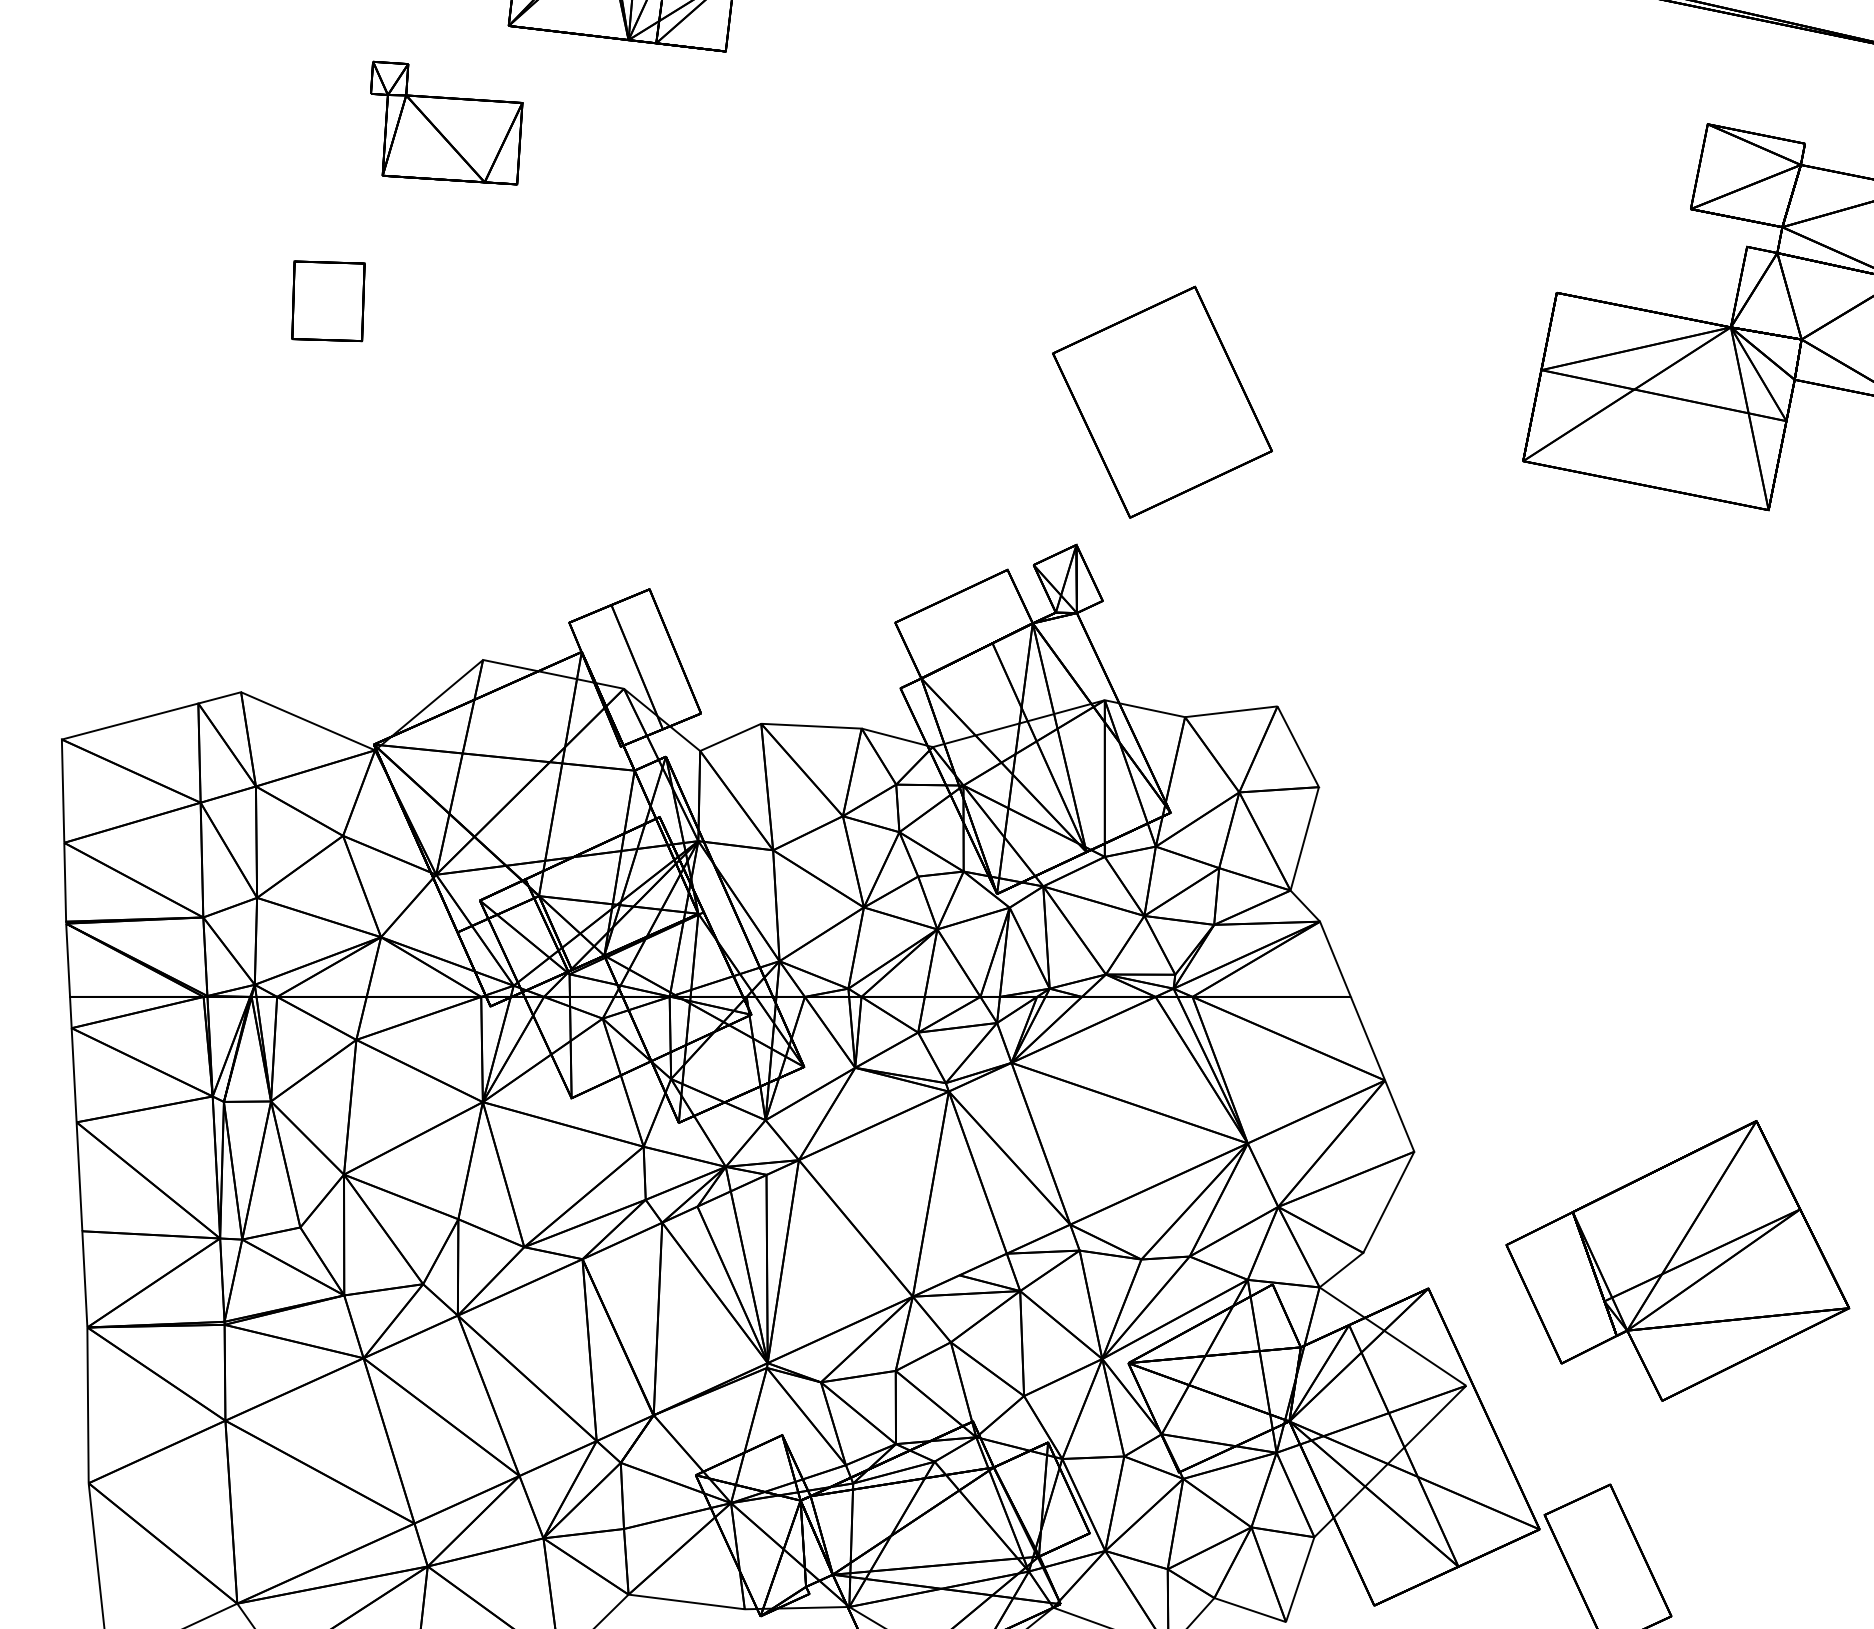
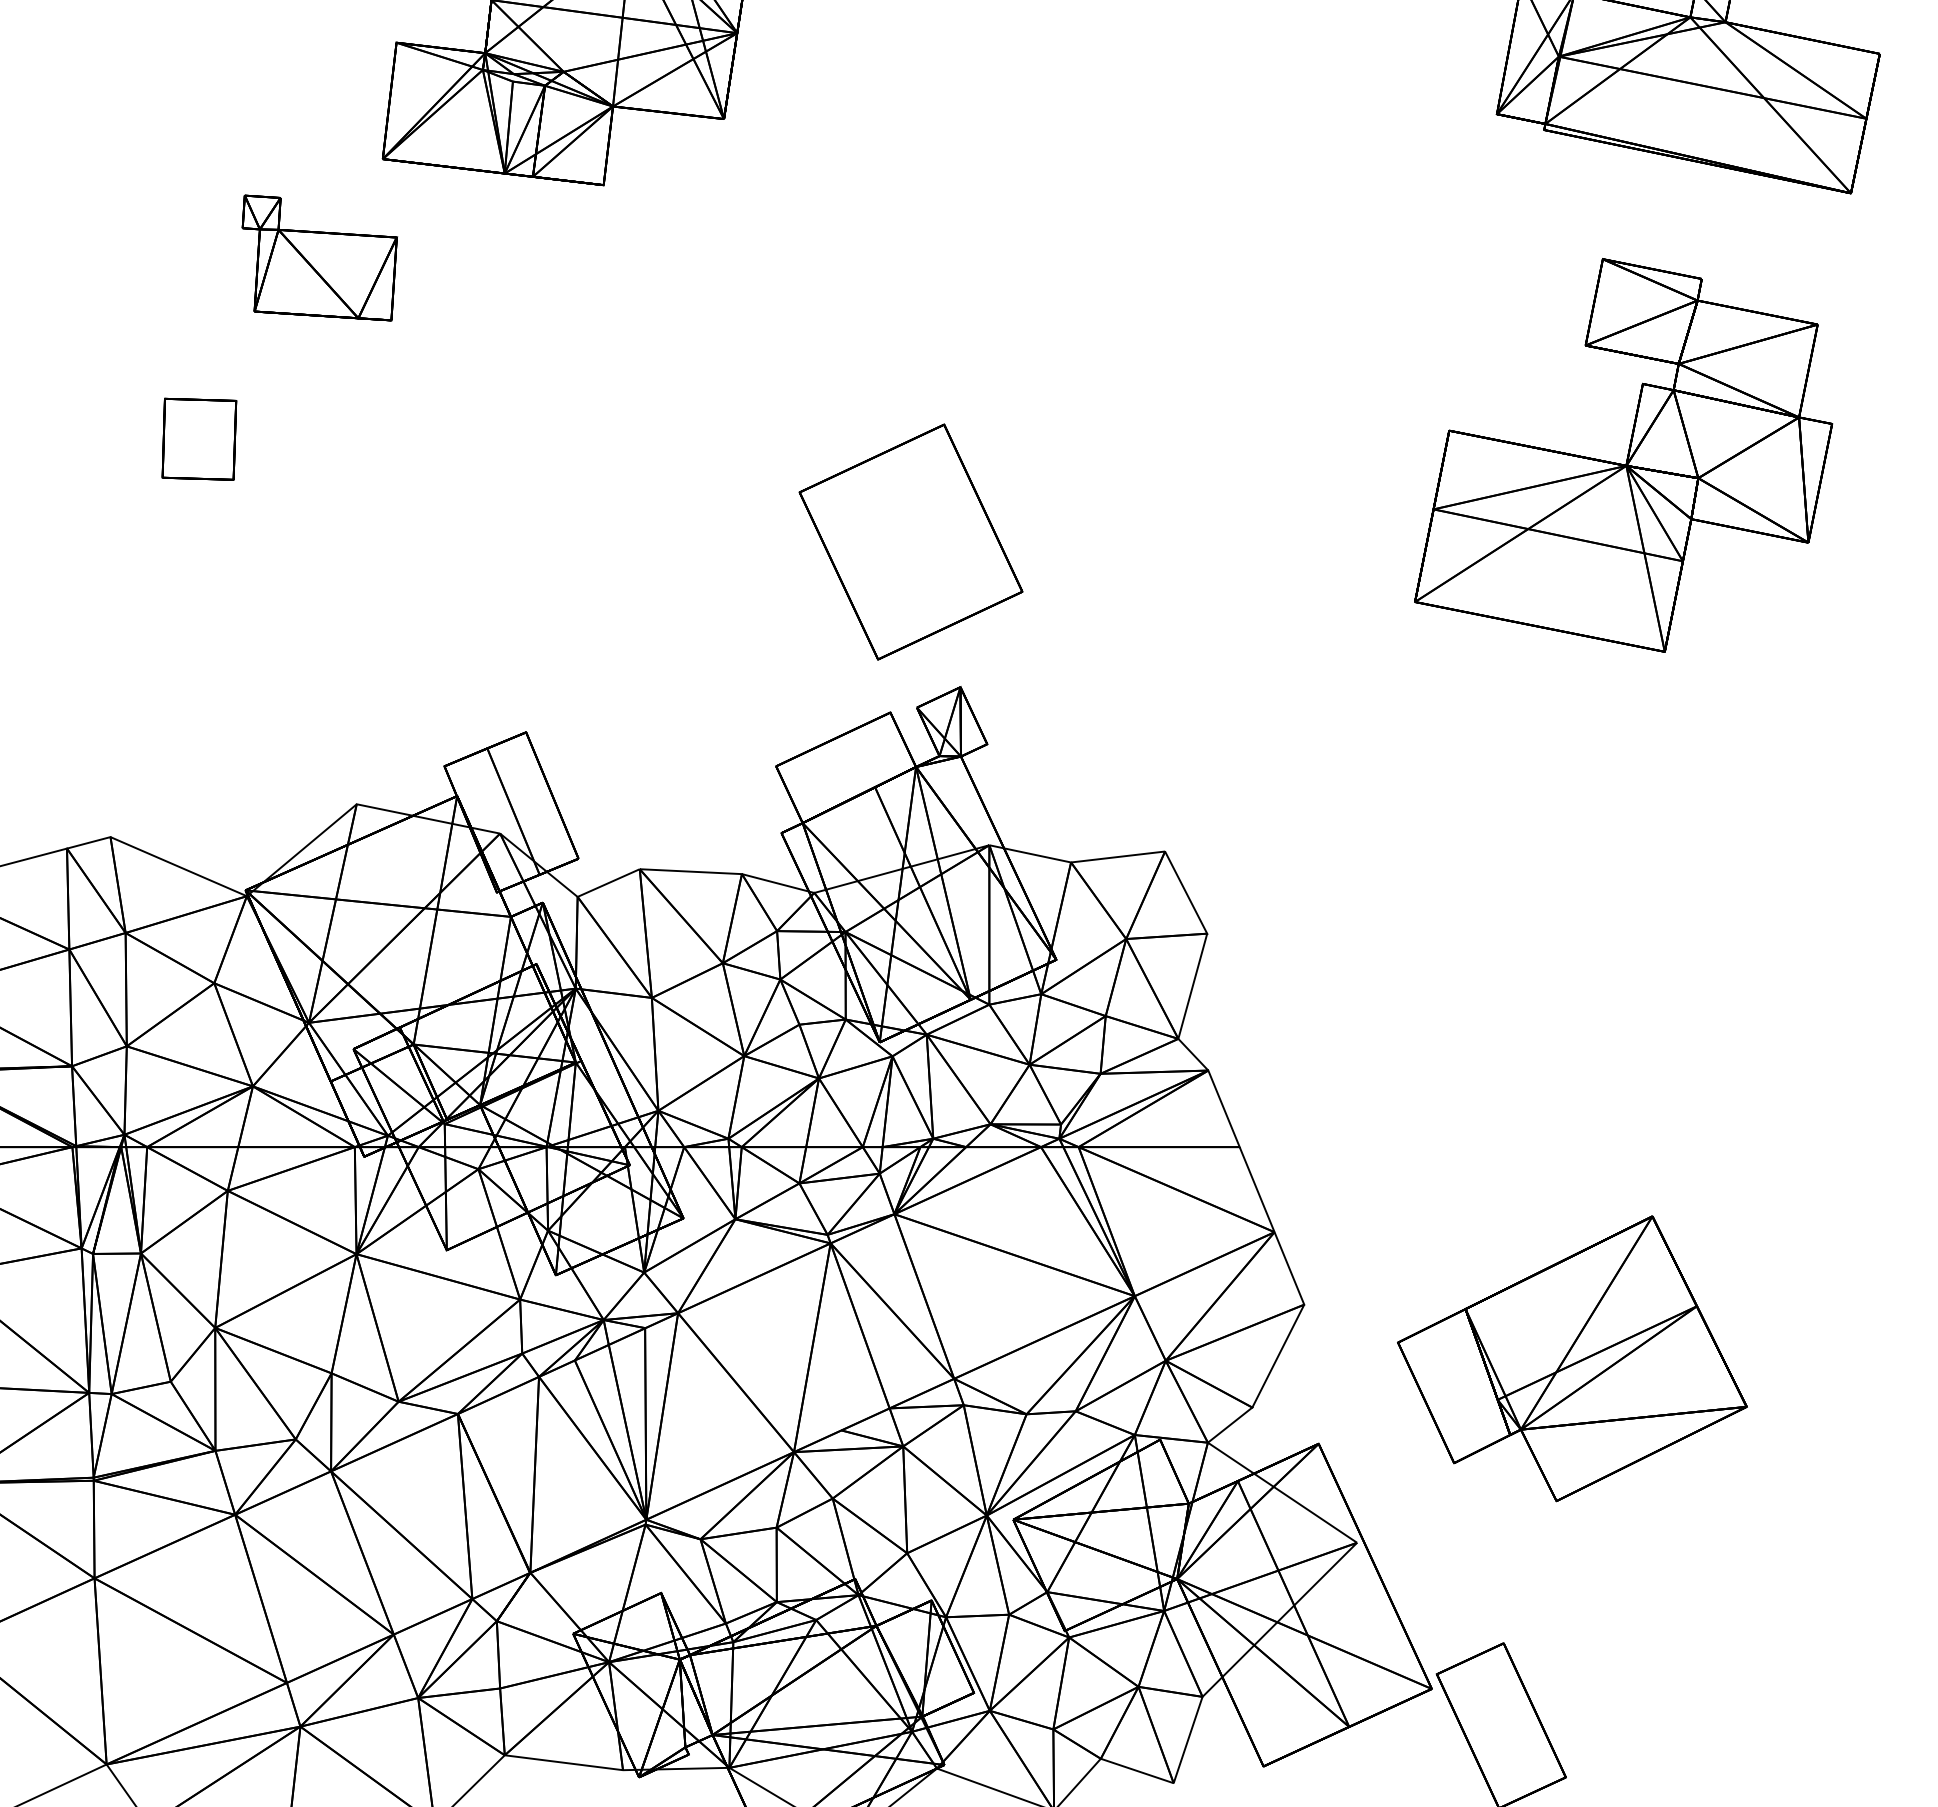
part: (1161, 401) -> (910, 541), moved
part: (1677, 1260) -> (1572, 1358), moved

